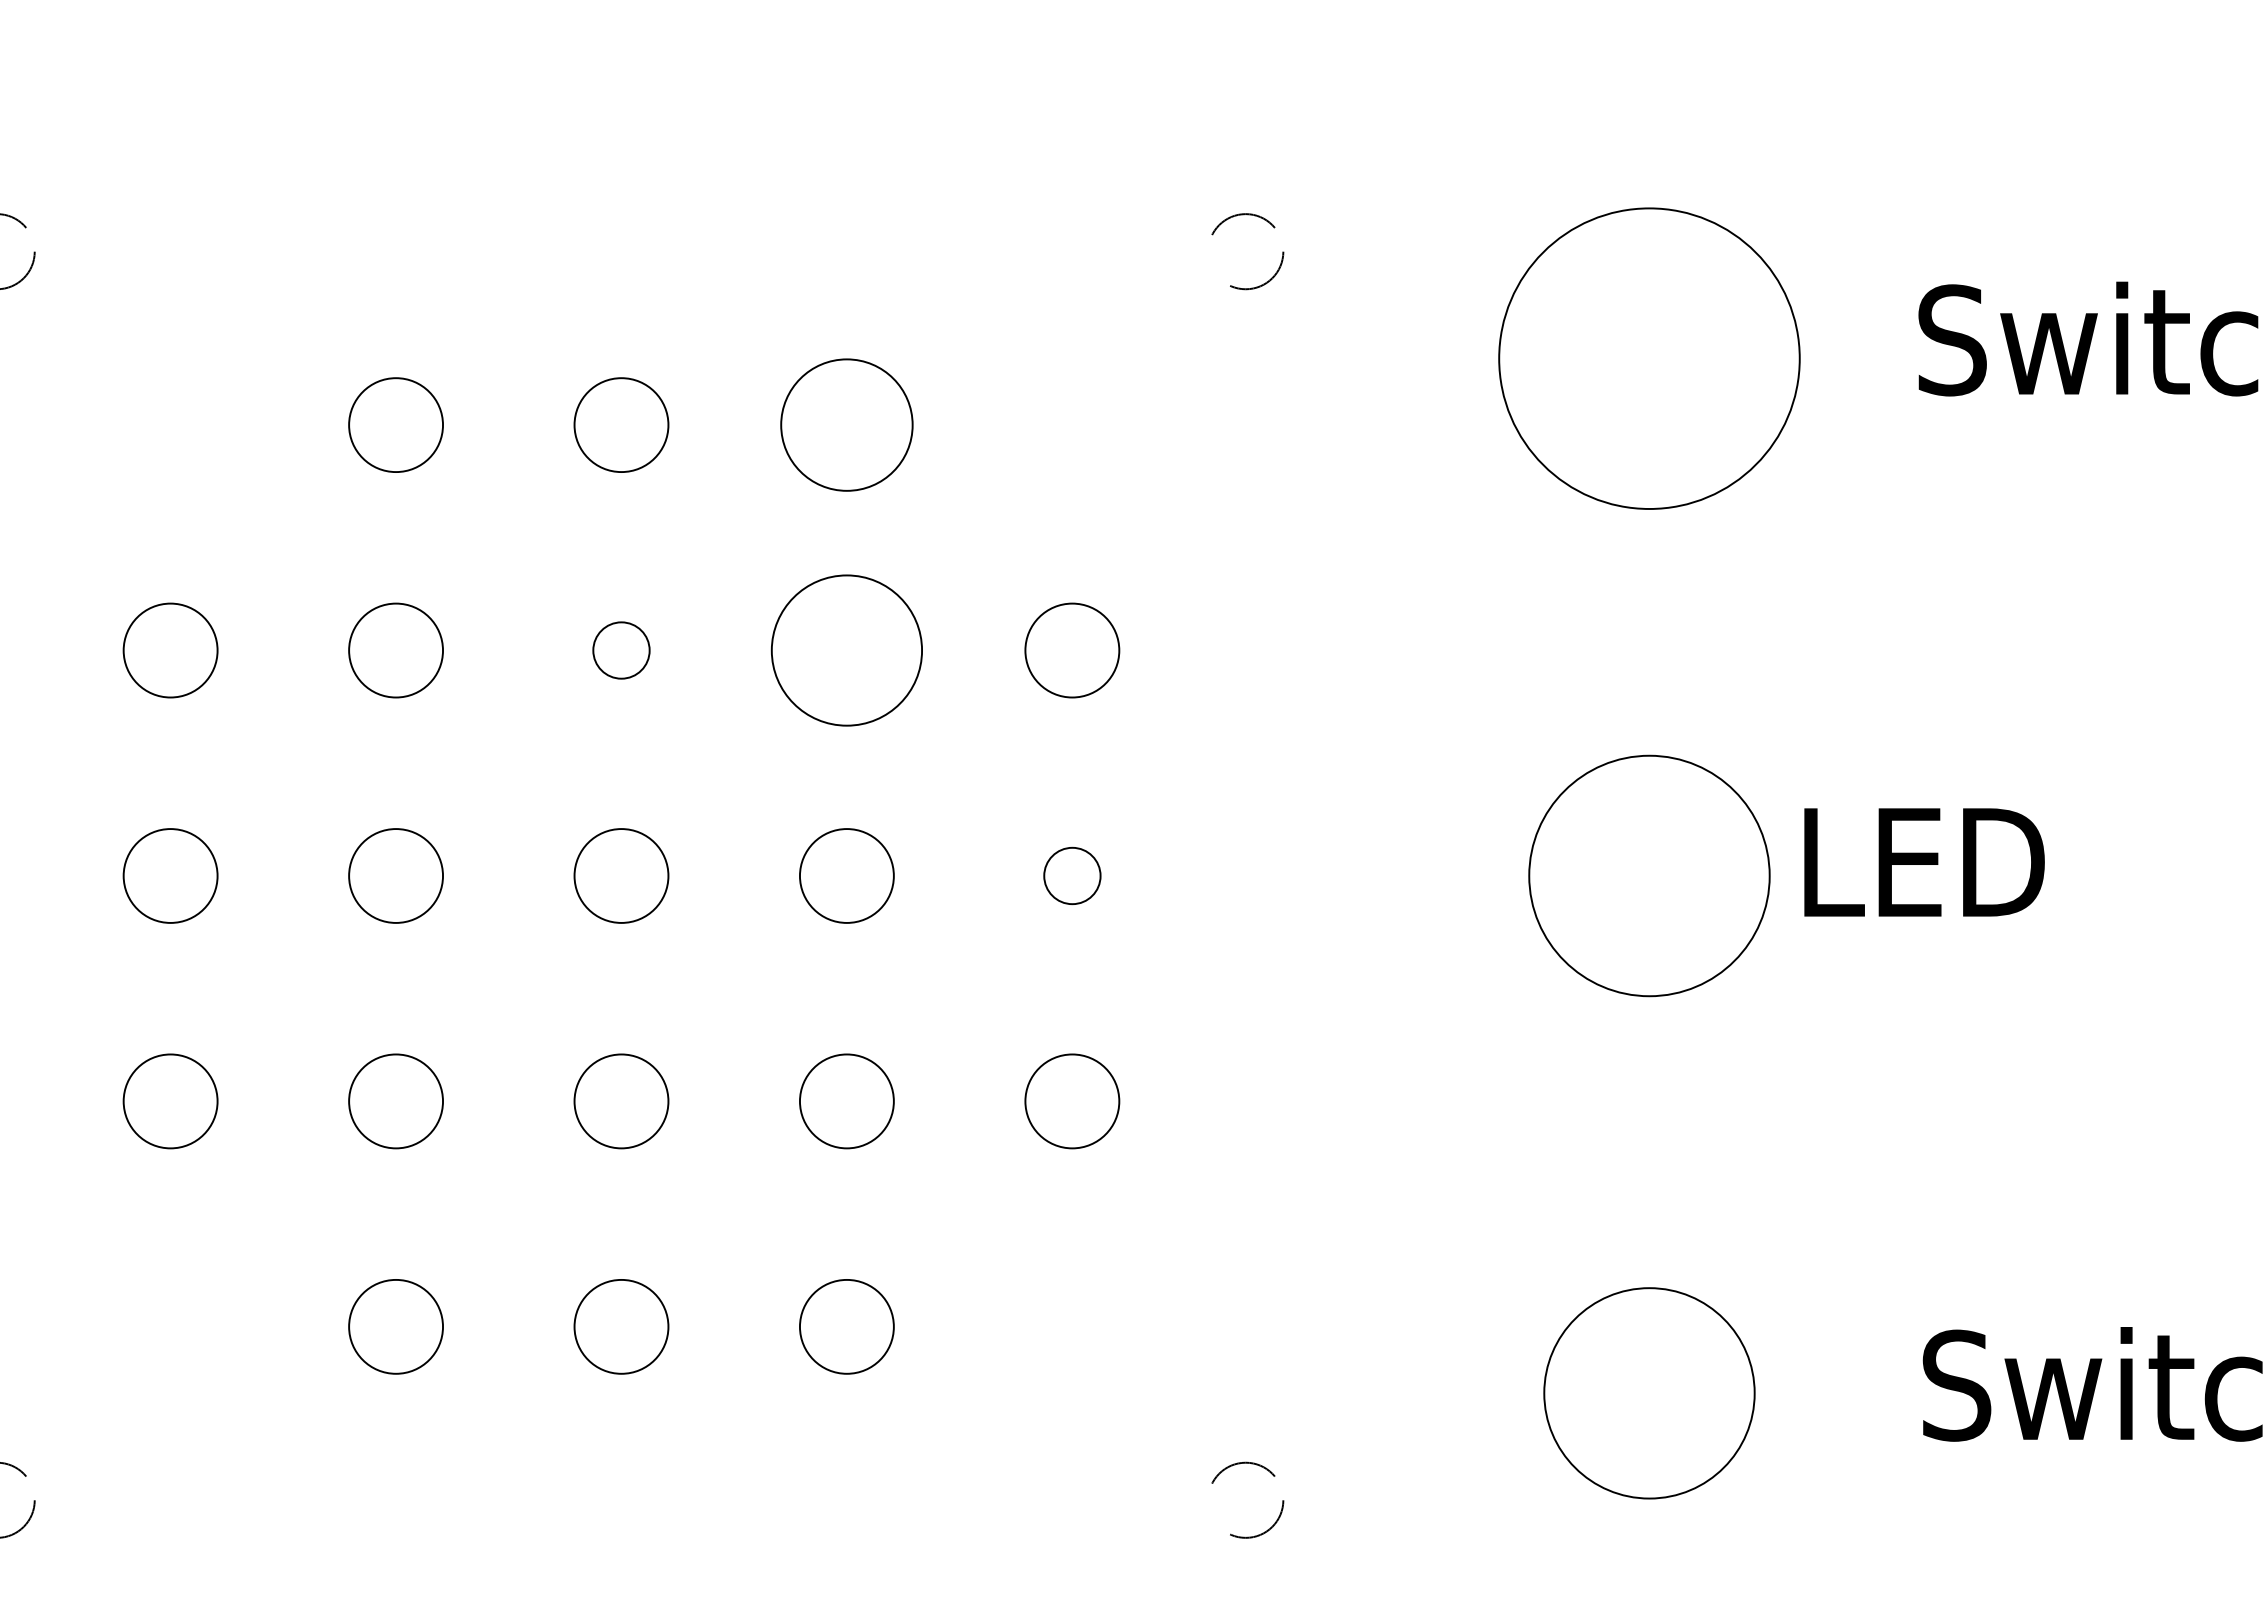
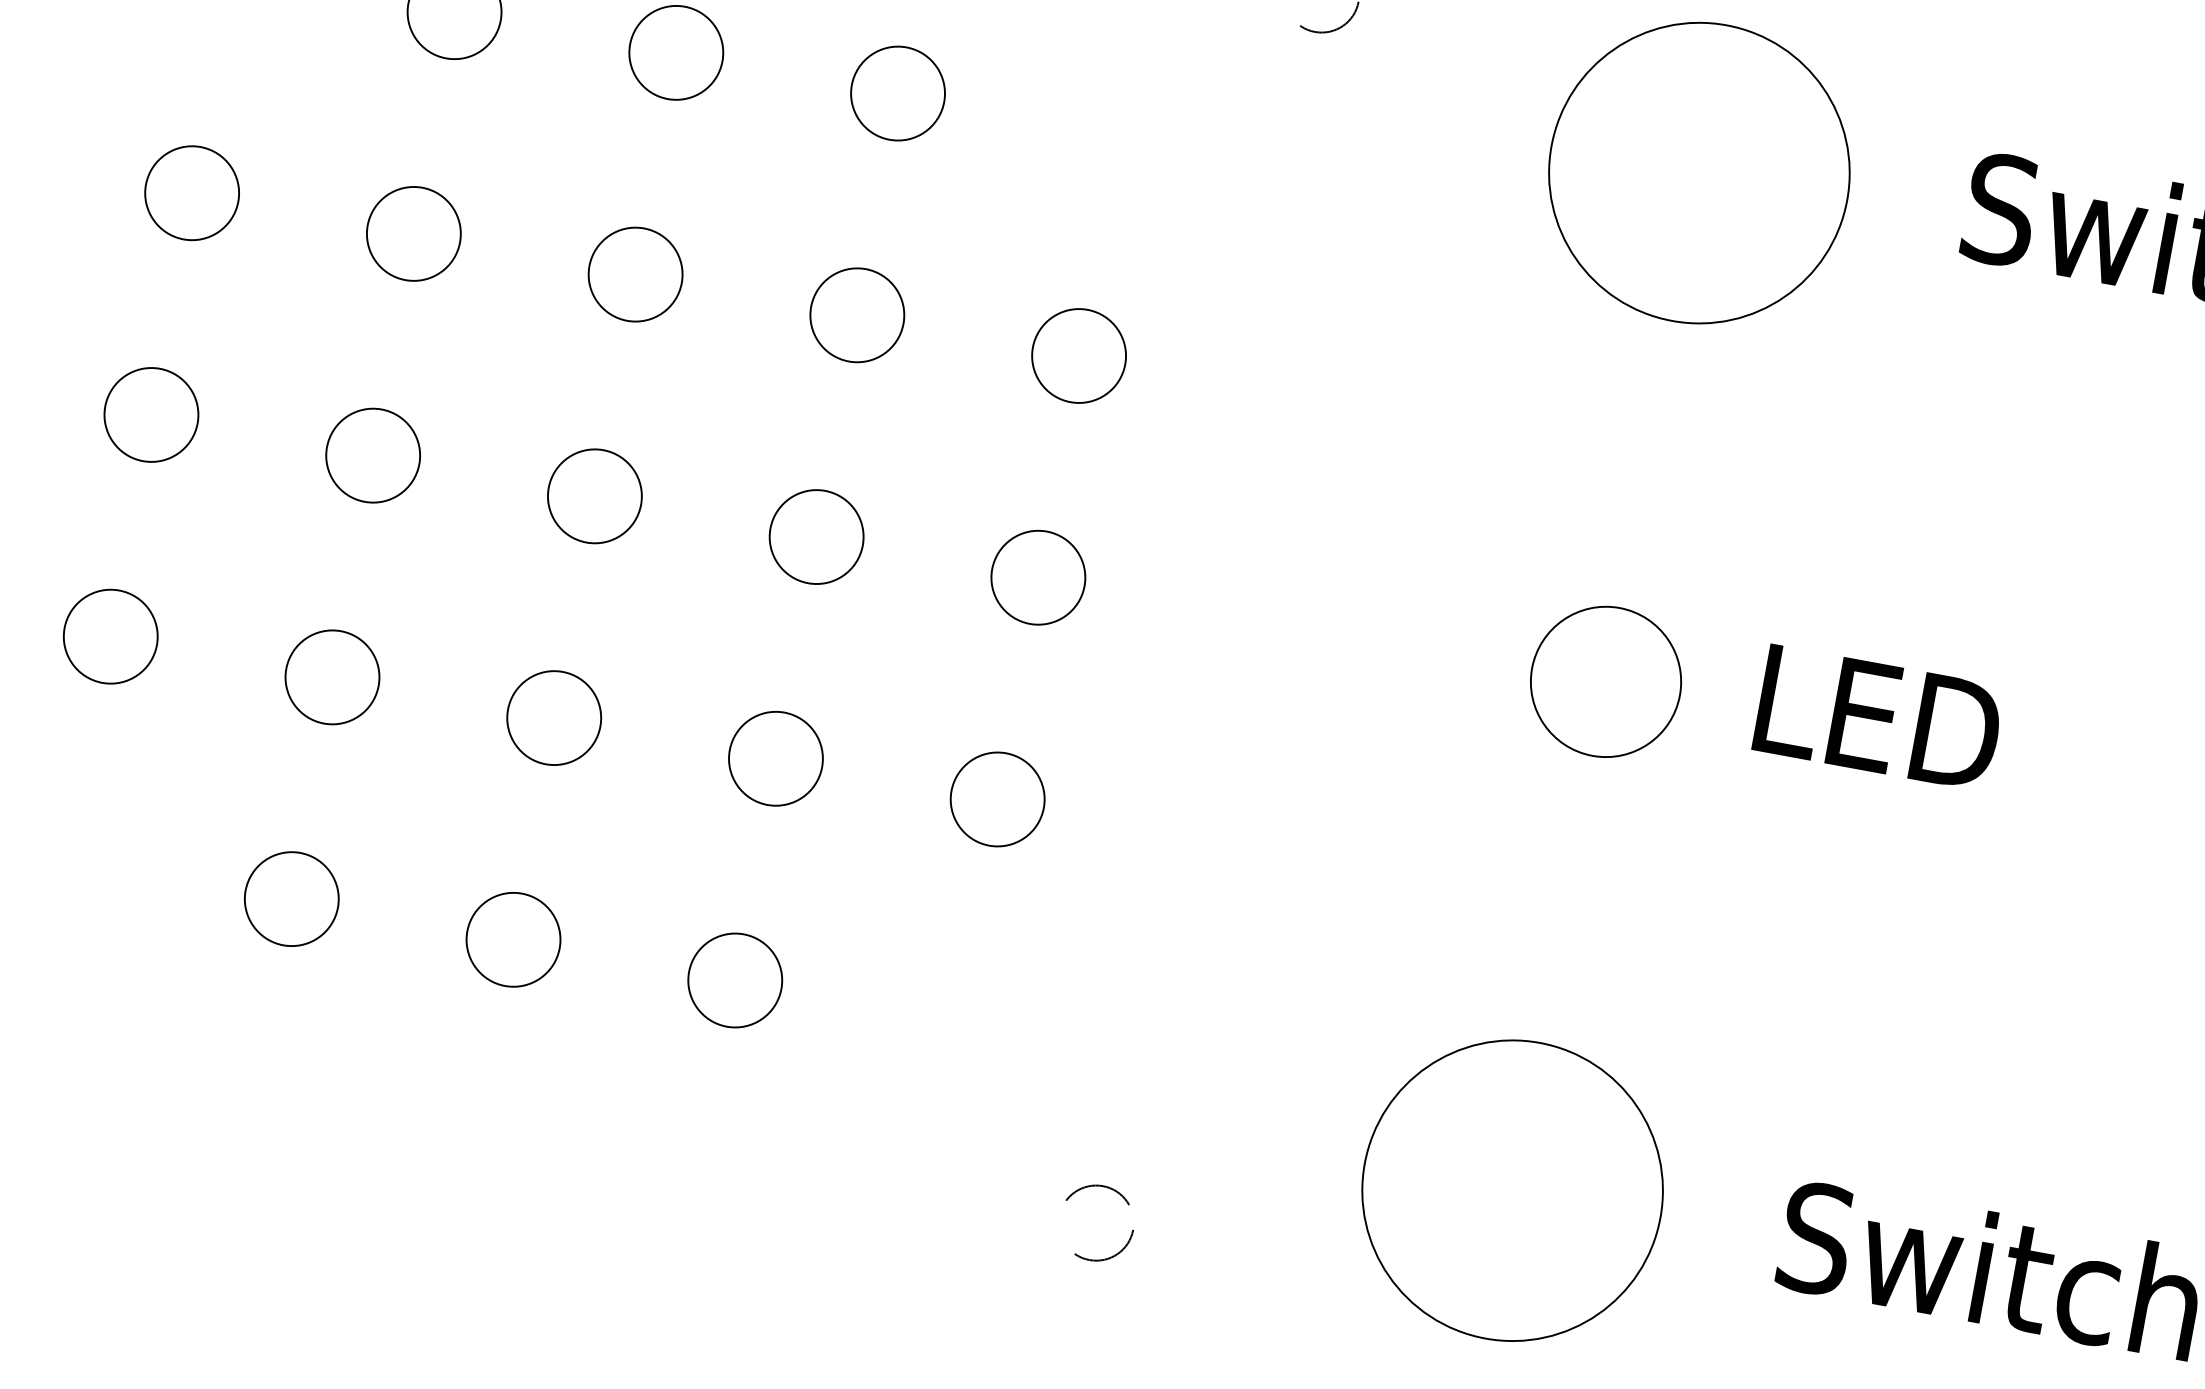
circle: (846, 425) -> (897, 93), size x0.71
circle: (621, 650) -> (635, 274), size x1.67
circle: (846, 650) -> (856, 315), size x0.62
circle: (1072, 875) -> (1038, 577), size x1.67
circle: (1649, 875) -> (1606, 681), size x0.62
circle: (1649, 1393) -> (1512, 1190), size x1.43

